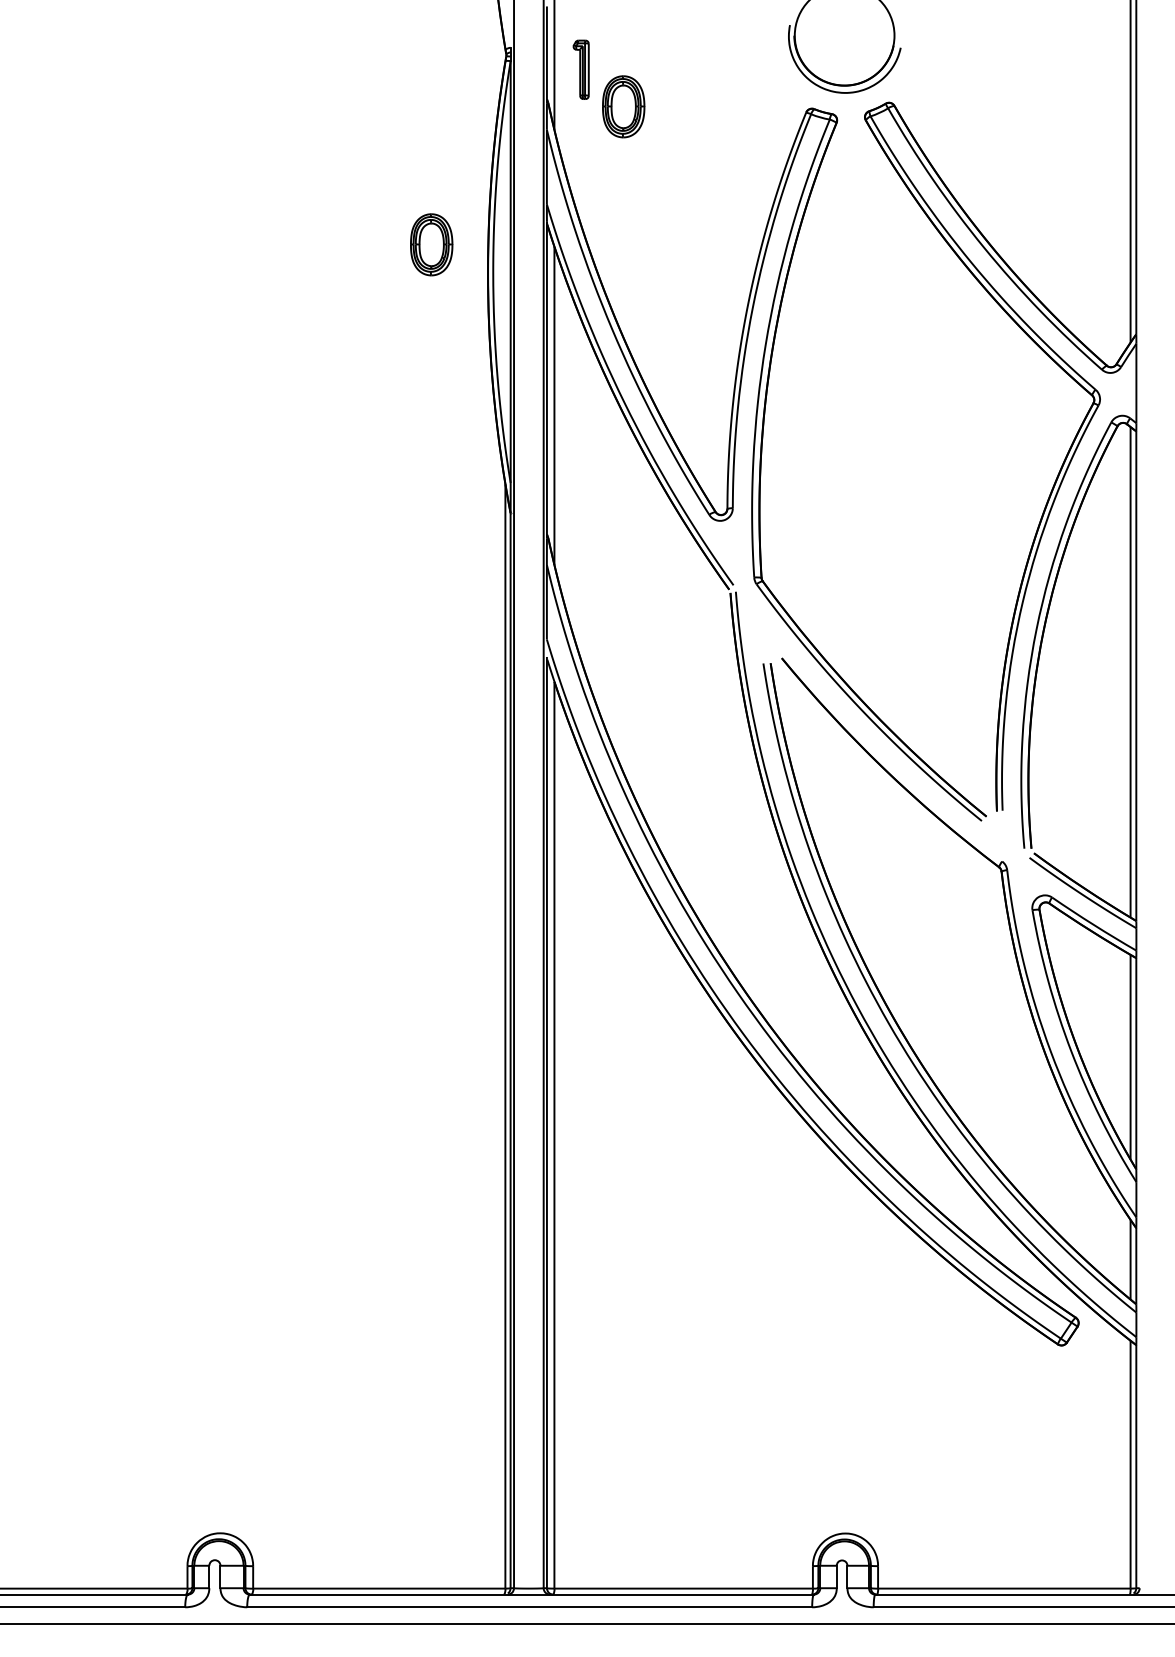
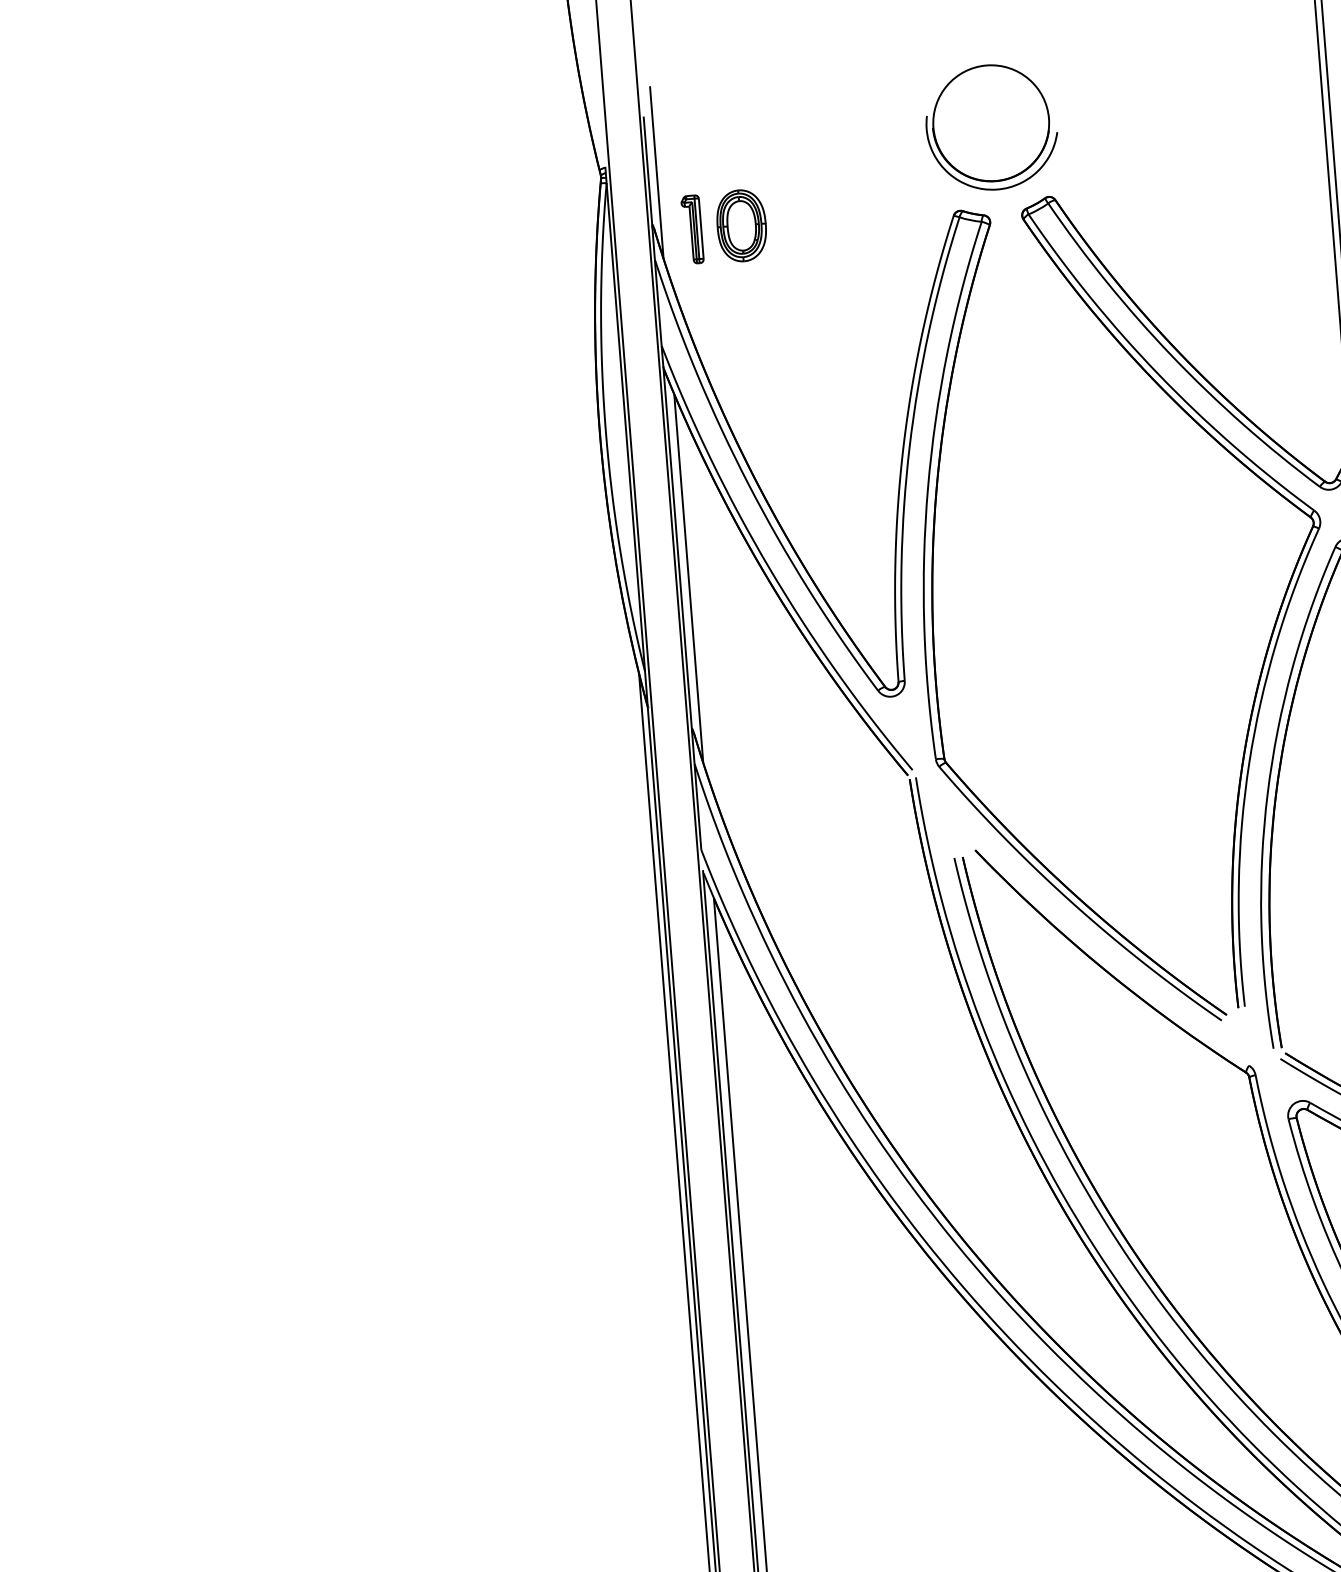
part: (580, 69) -> (691, 229), moved
part: (431, 244) -> (531, 402), removed

